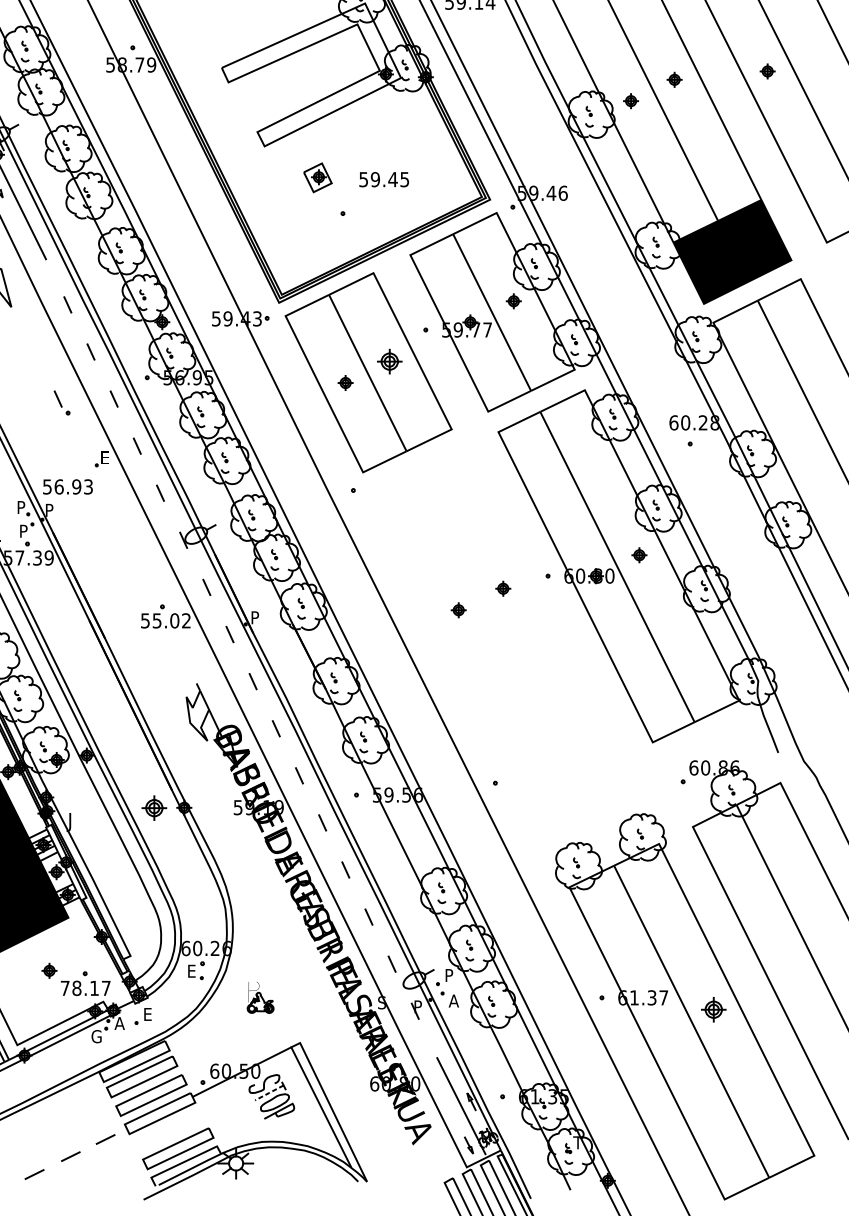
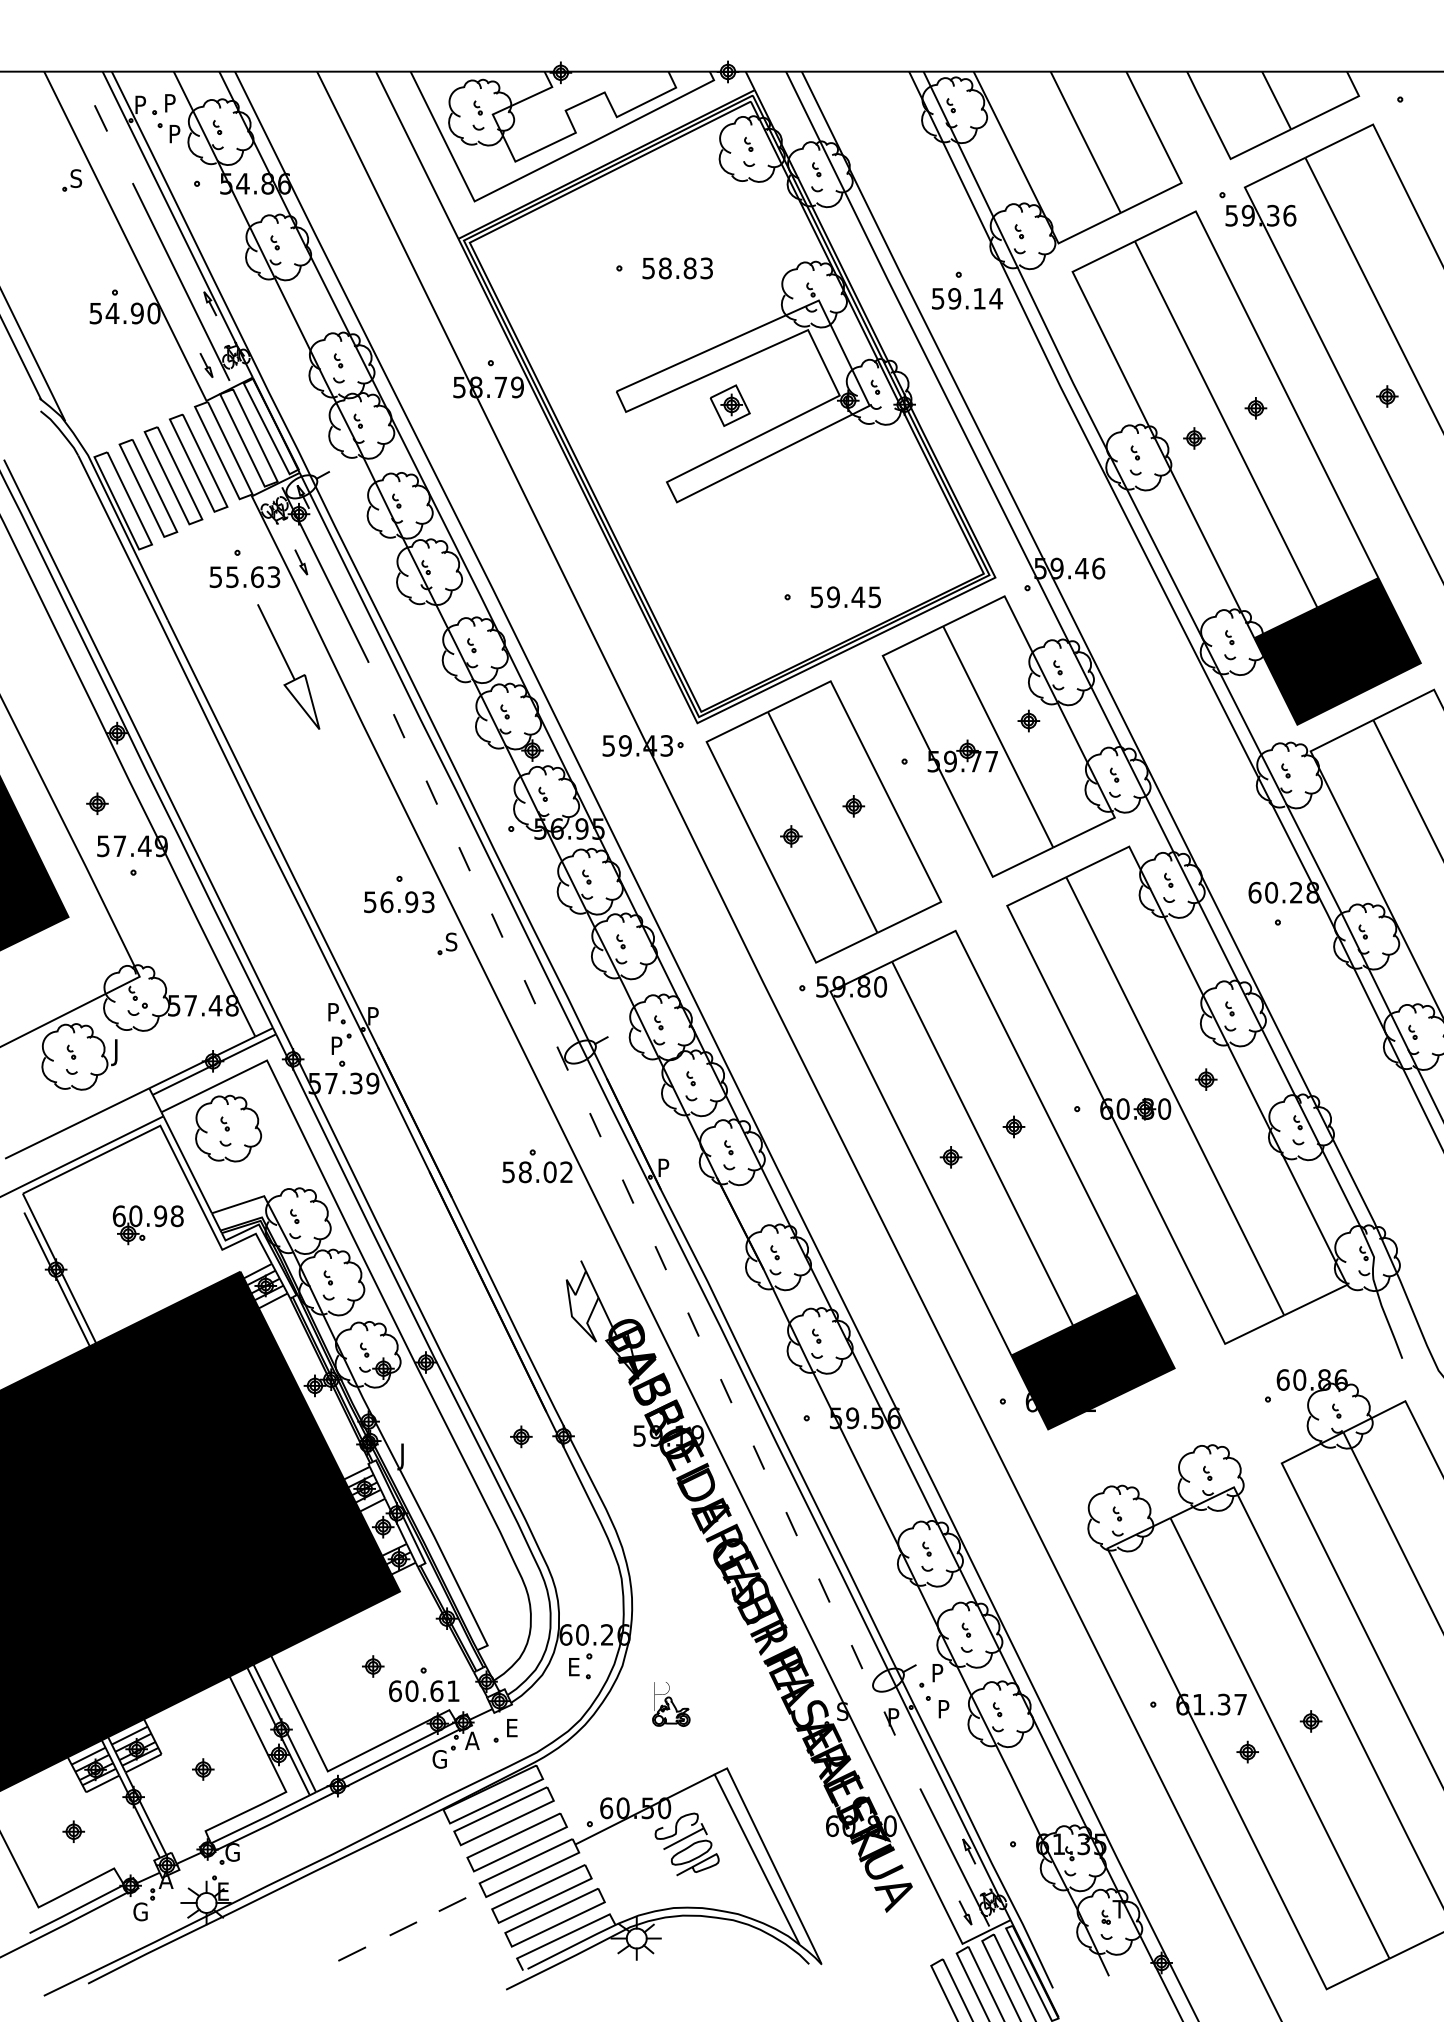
part: (317, 177) -> (729, 405), moved
text: (383, 179) -> (845, 597), moved
part: (389, 361) -> (853, 806), size x0.62
line: (58, 399) -> (385, 859), removed
text: (104, 457) -> (451, 941), E -> S
text: (68, 487) -> (399, 902), moved
text: (156, 621) -> (524, 1172), 55.02 -> 58.02
part: (490, 625) -> (995, 1179), added
part: (154, 807) -> (521, 1436), size x0.62
text: (85, 988) -> (424, 1691), 78.17 -> 60.61
text: (454, 1001) -> (944, 1709), A -> P
part: (713, 1009) -> (1310, 1721), size x0.62
part: (668, 1031) -> (1247, 1751), added
line: (269, 1092) -> (683, 1838), dashed -> solid
part: (168, 1131) -> (541, 1893), added

